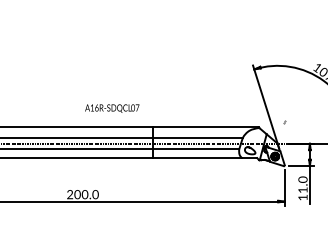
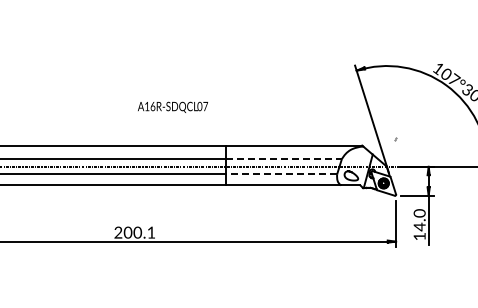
text: (111, 107) -> (172, 106), moved
line: (197, 138) -> (283, 159), solid -> dashed
line: (196, 149) -> (281, 174), solid -> dashed
text: (302, 189) -> (419, 226), 11.0 -> 14.0
text: (95, 194) -> (151, 232), 200.0 -> 200.1

